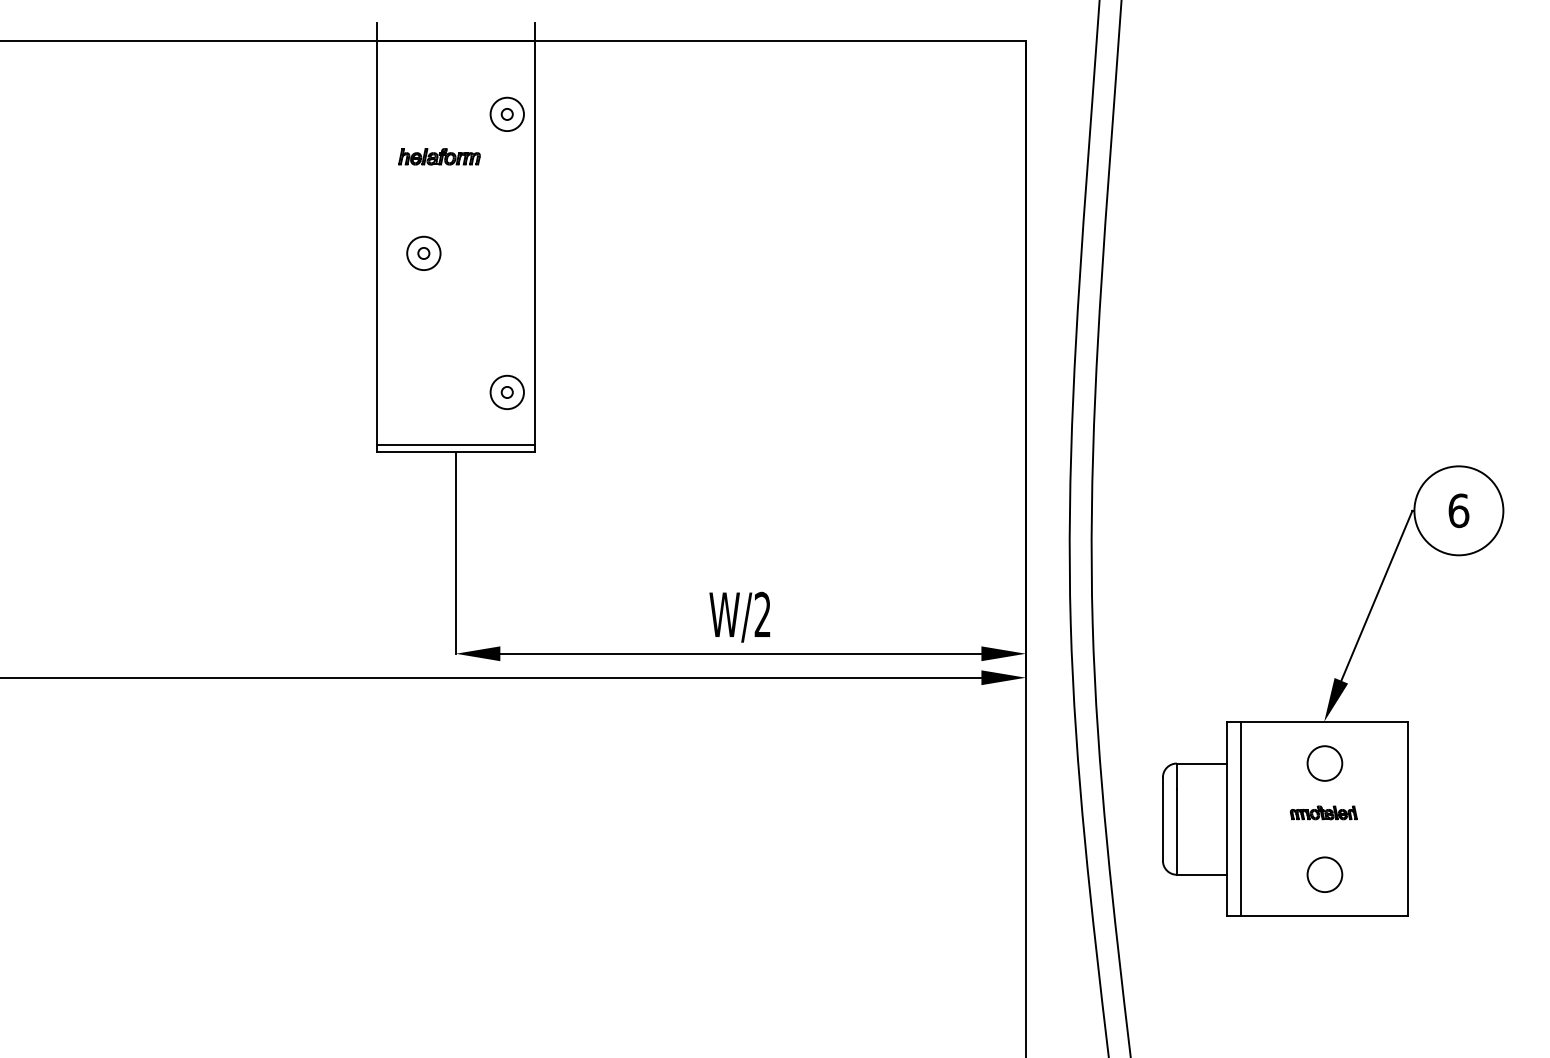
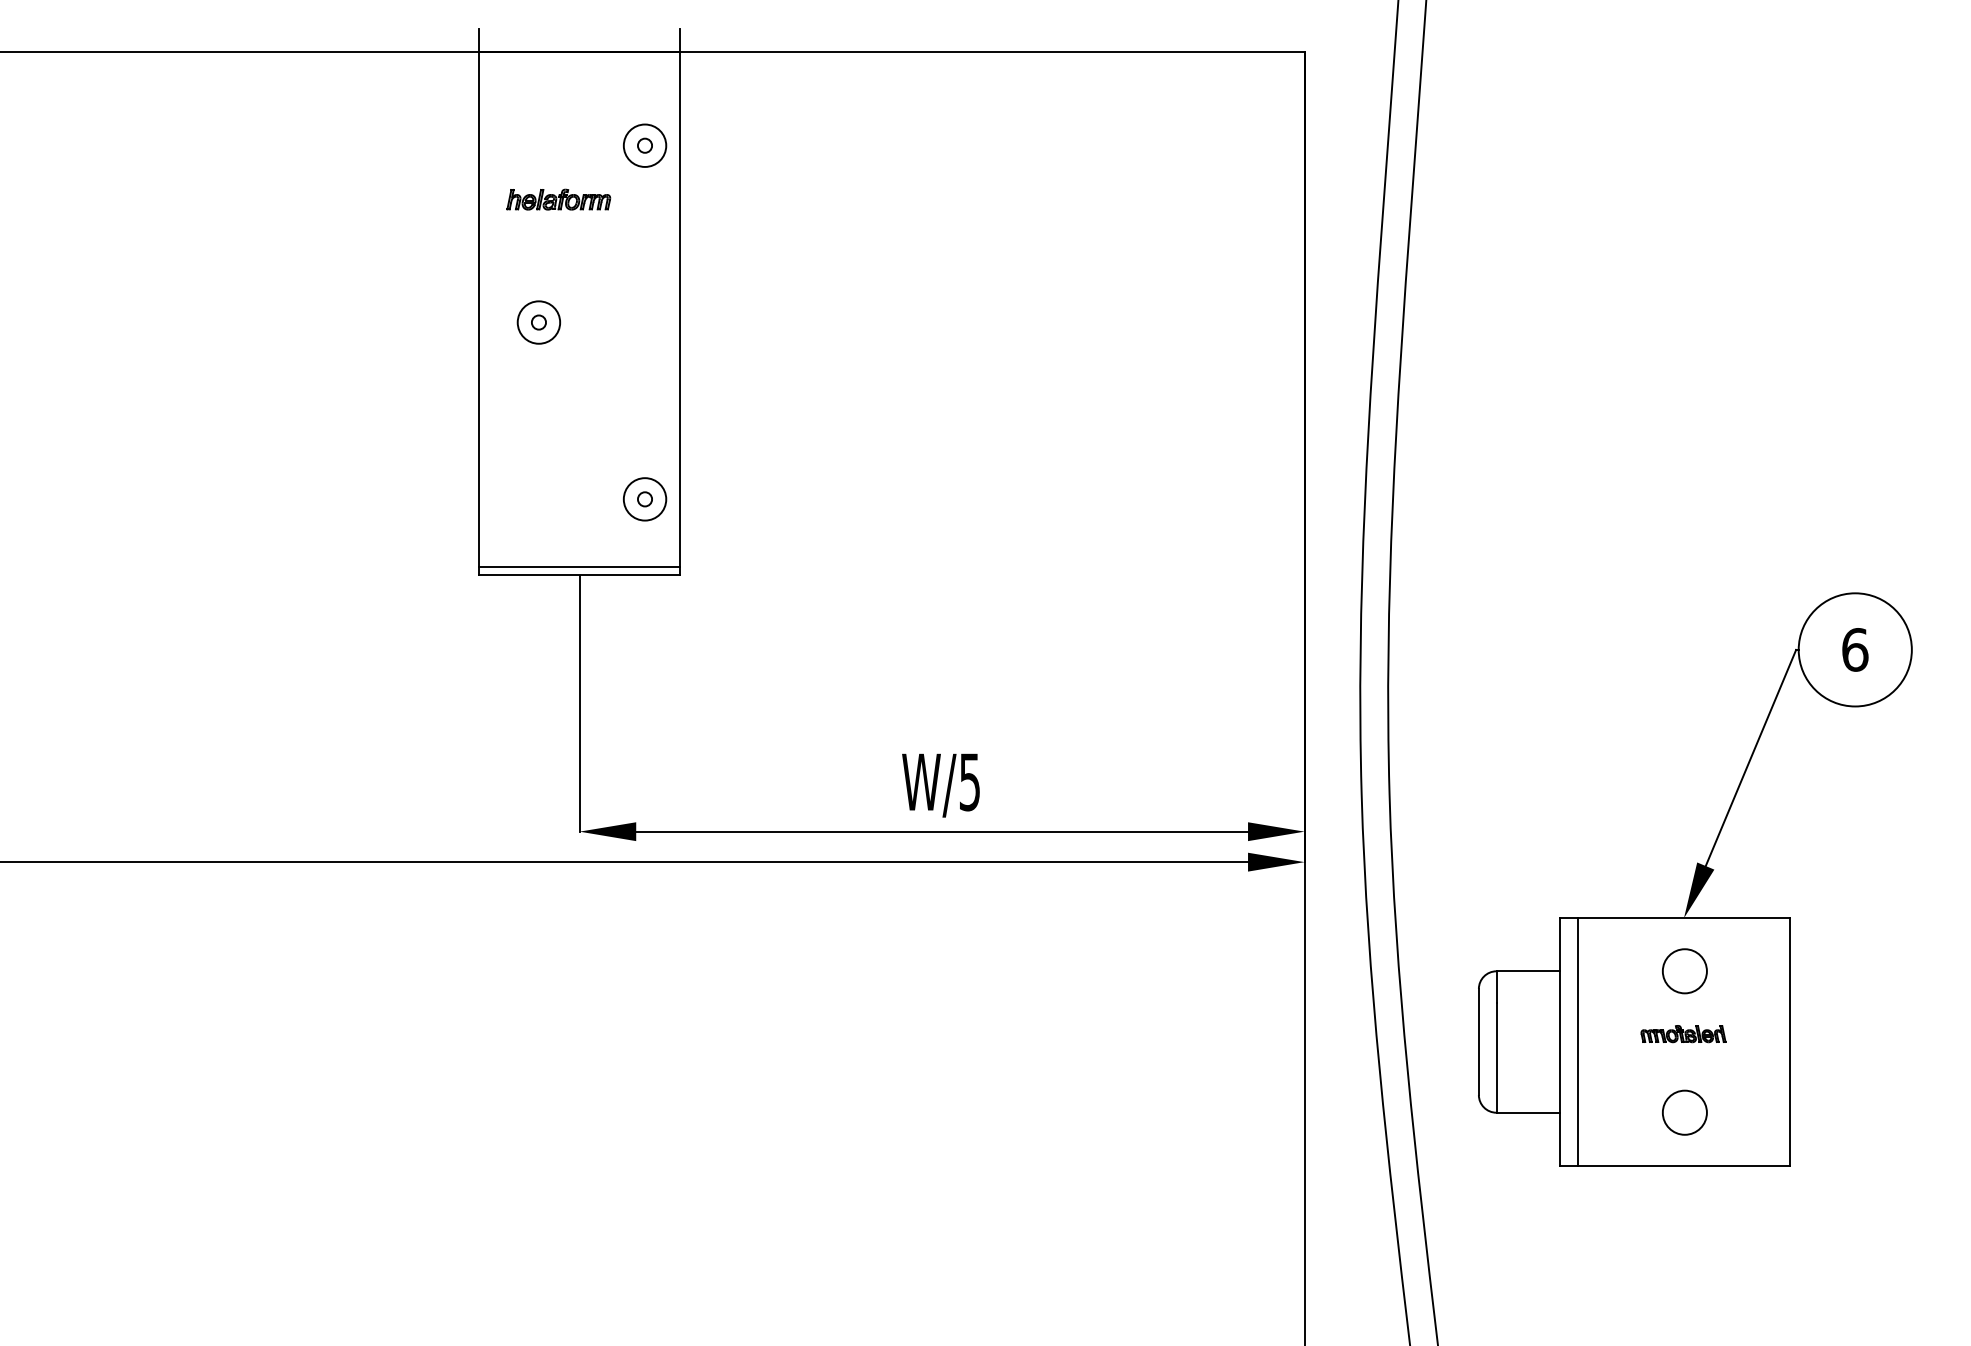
text: (762, 614) -> (969, 781), W/2 -> W/5

